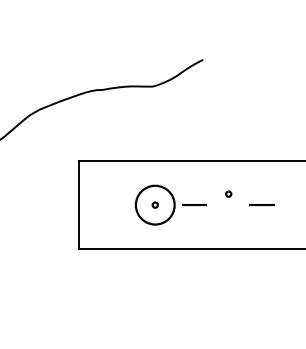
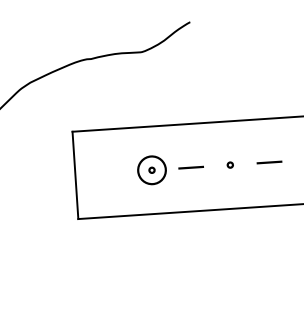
circle: (228, 193) -> (230, 164), moved
circle: (155, 204) -> (152, 169), size x0.71
line: (261, 204) -> (268, 161), moved

